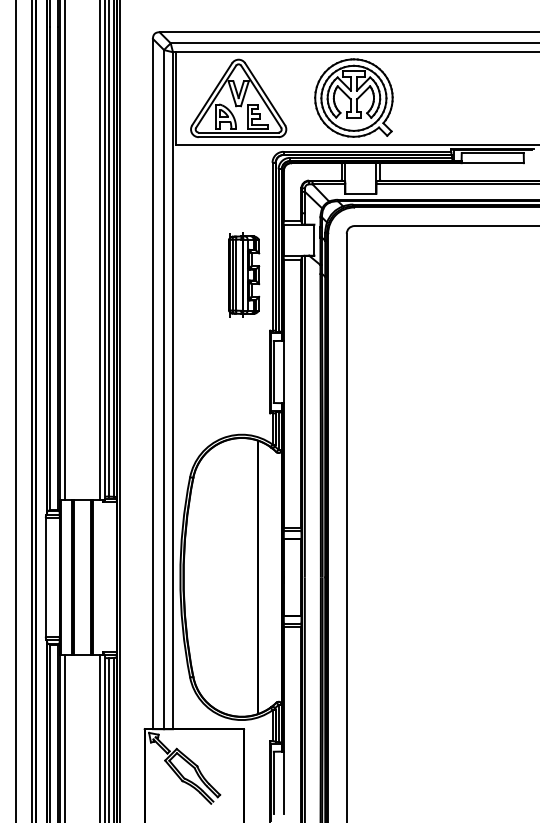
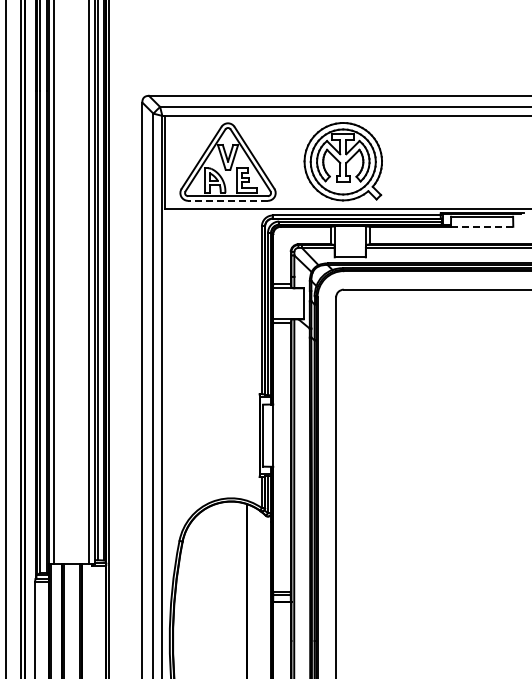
line: (238, 137) -> (227, 201), solid -> dashed
line: (492, 163) -> (481, 227), solid -> dashed
part: (244, 274) -> (233, 338), removed

